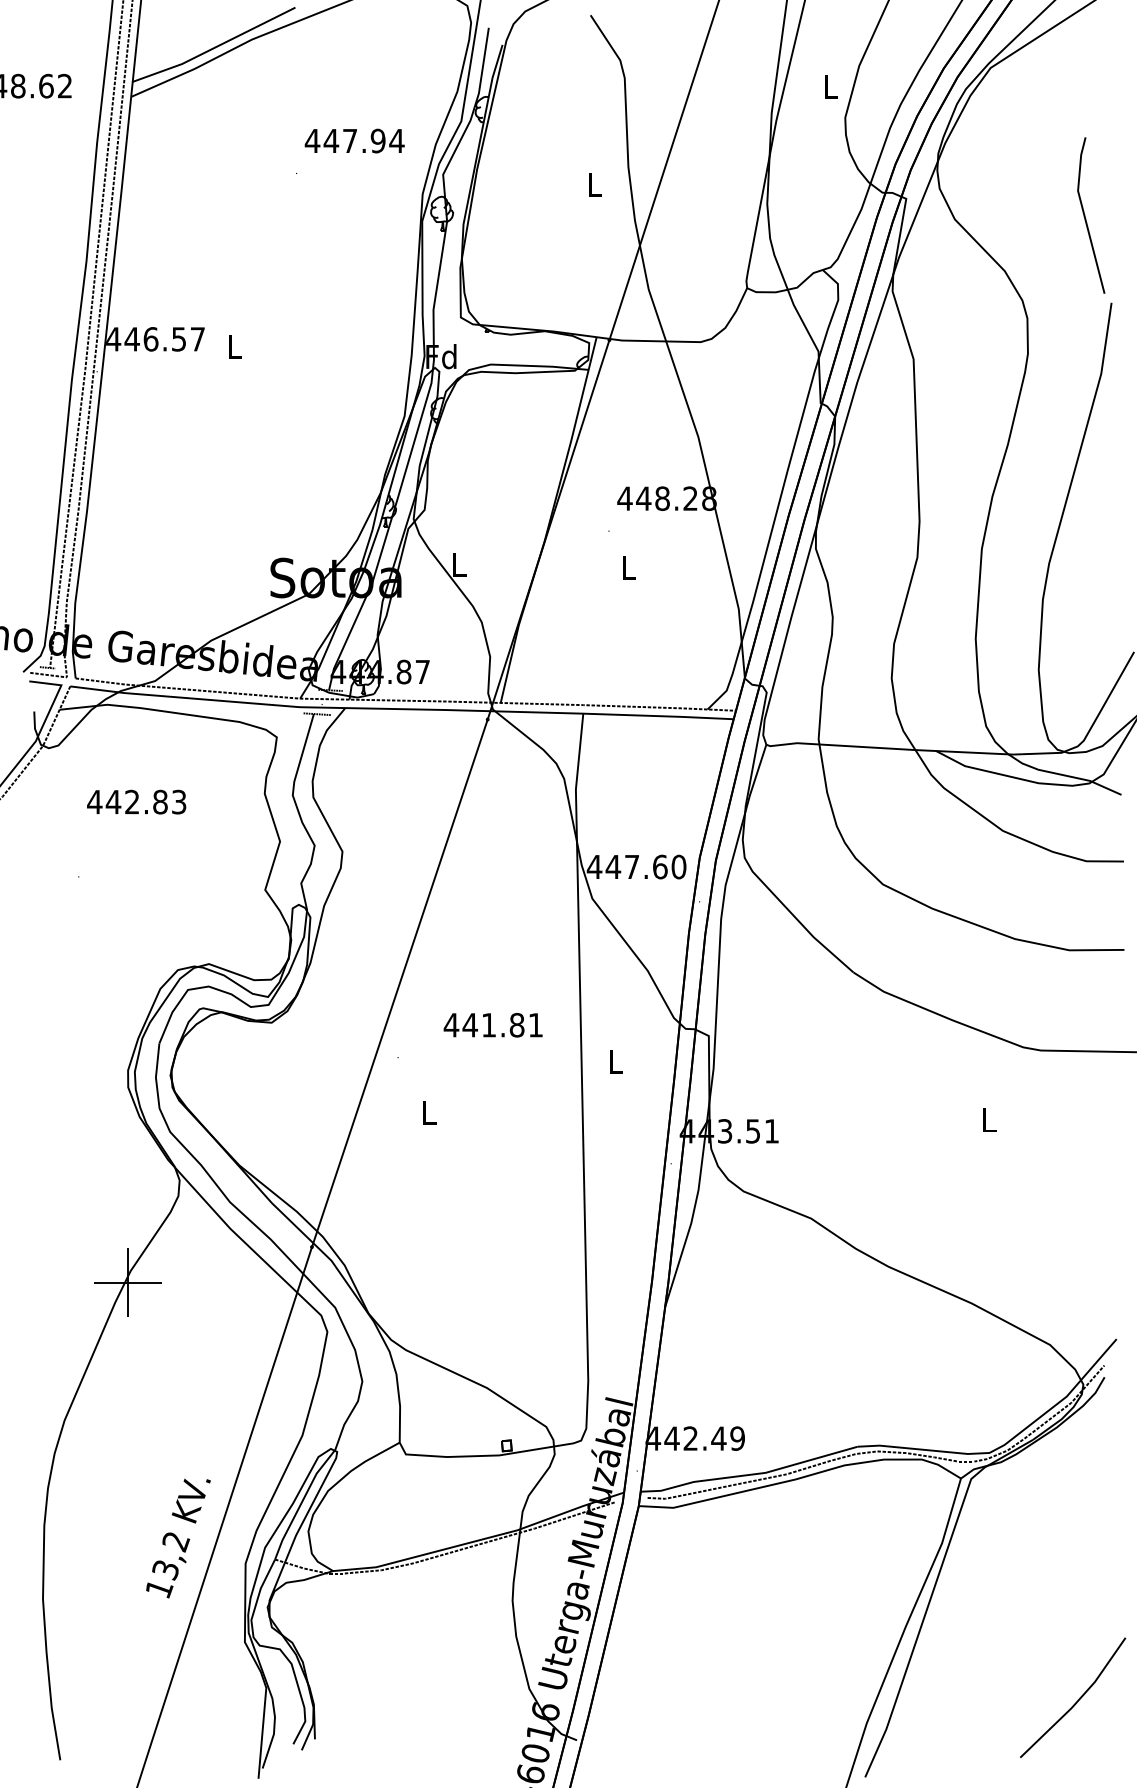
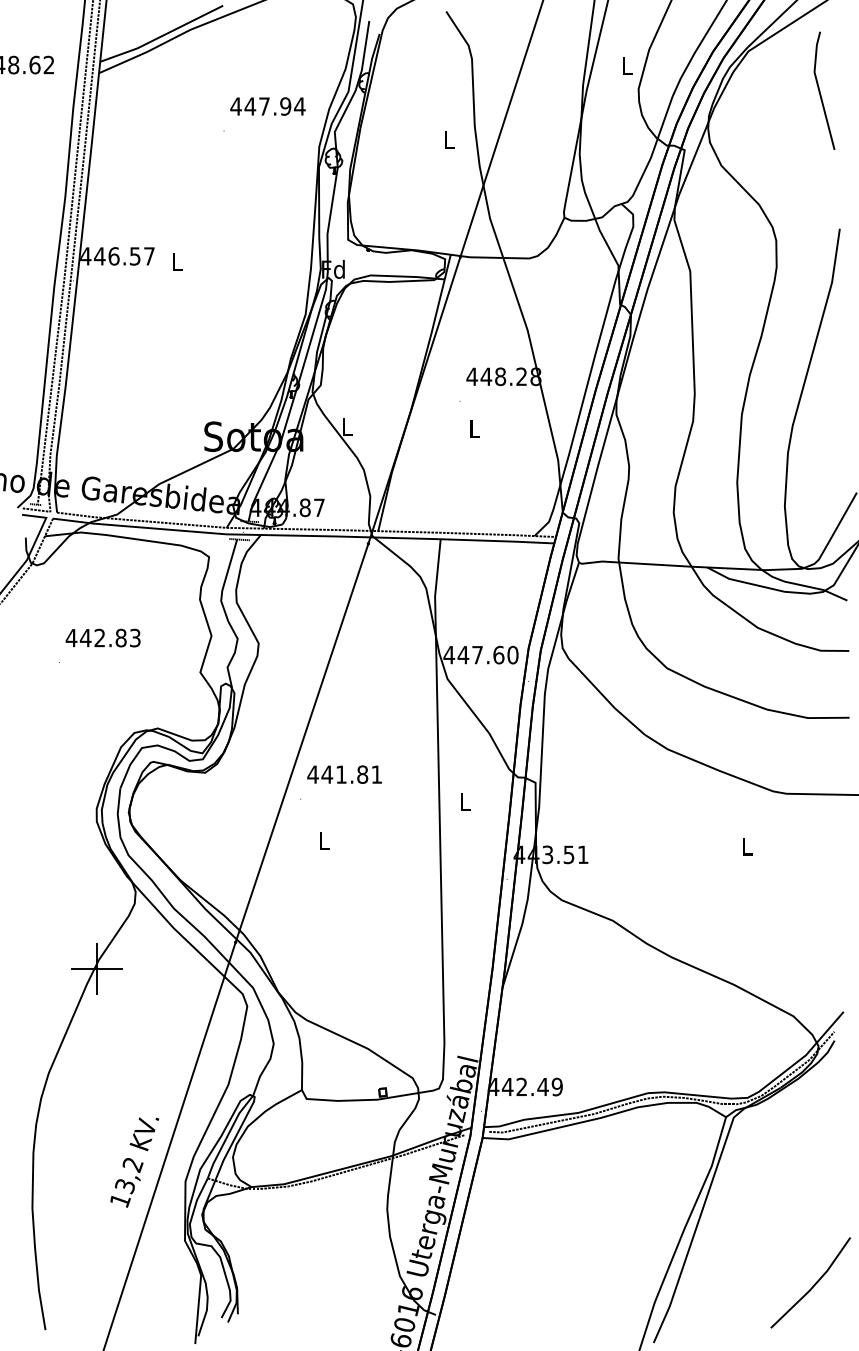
line: (1085, 215) -> (820, 90), moved
text: (135, 801) -> (102, 637), moved
text: (493, 1025) -> (344, 774), moved

